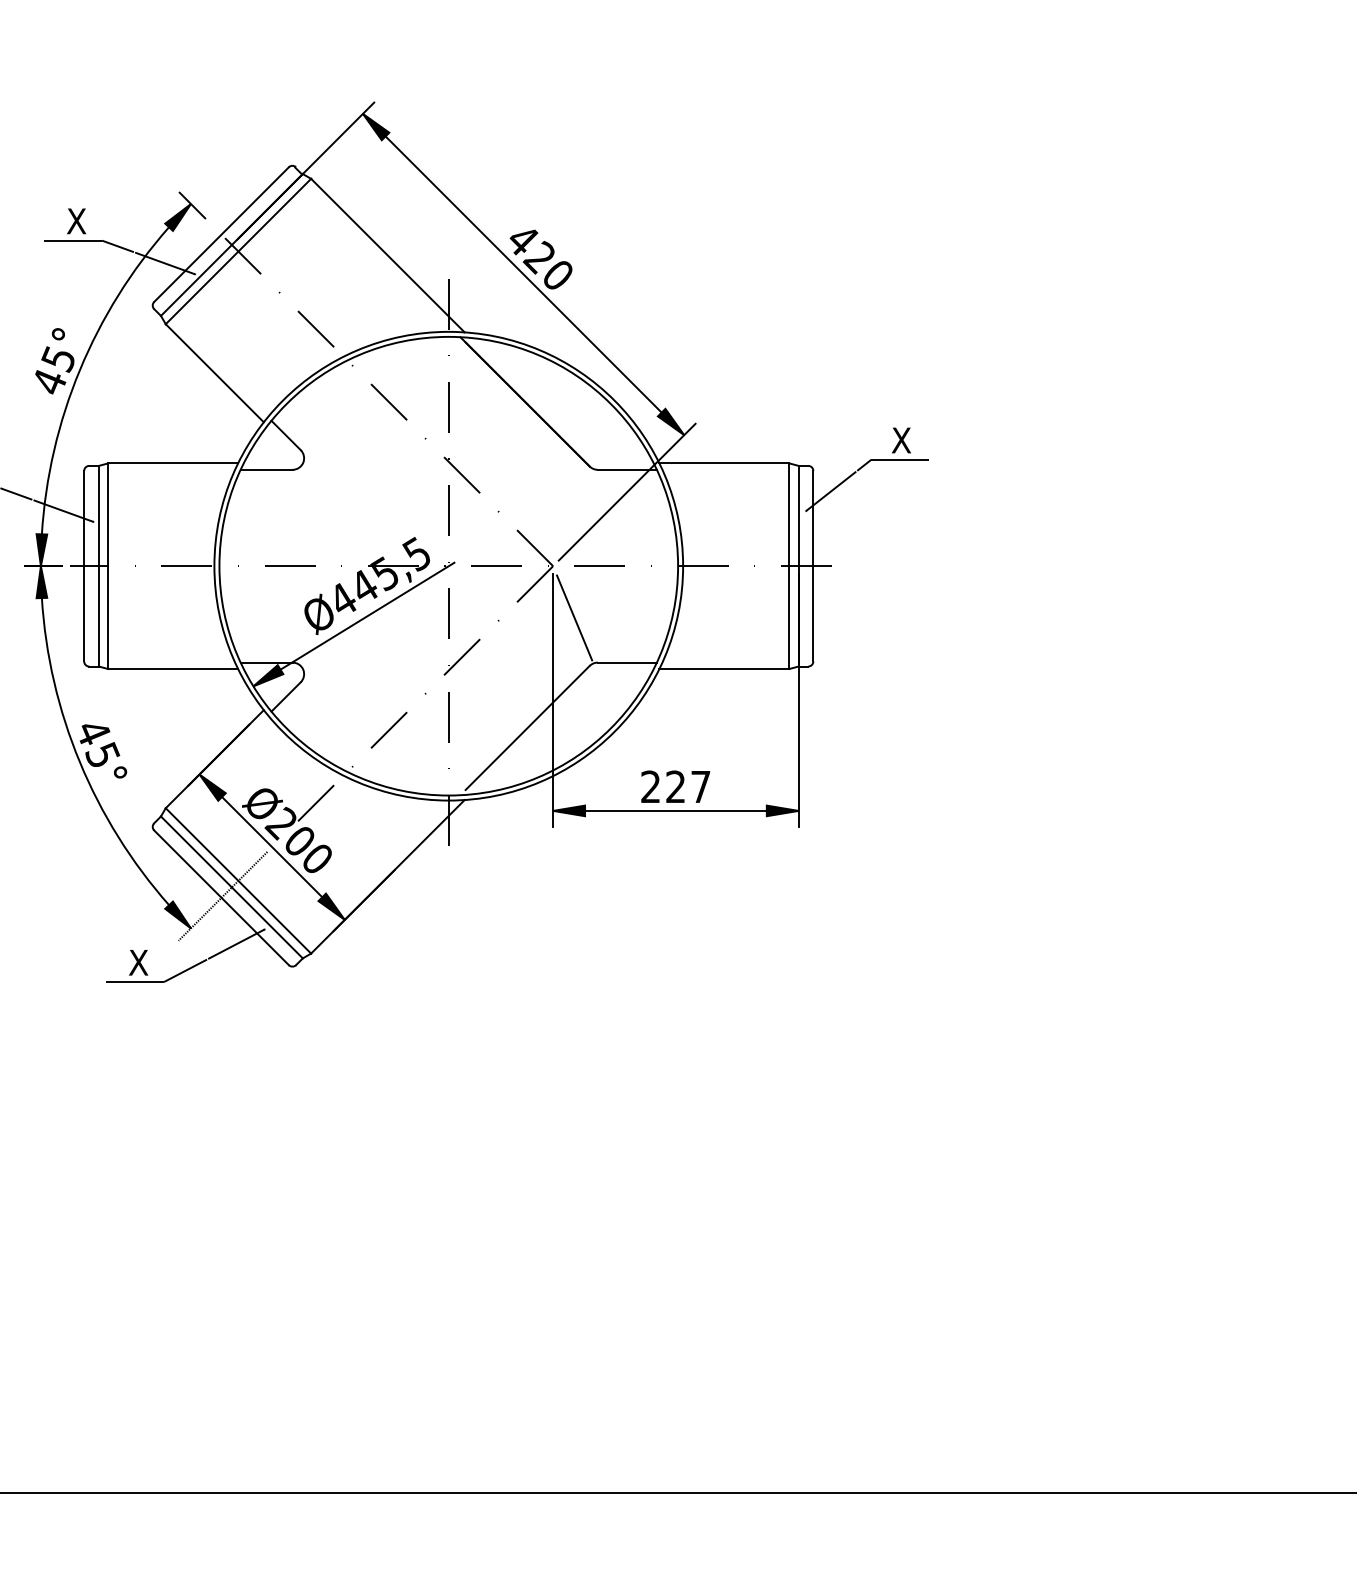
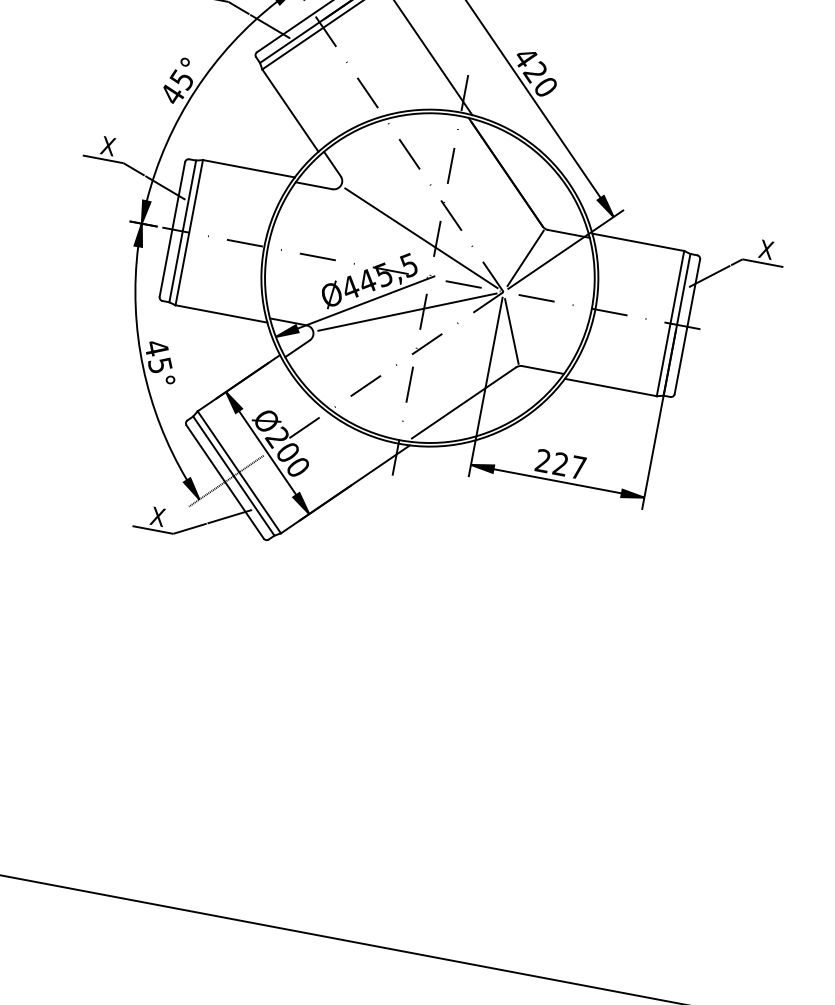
line: (426, 513) -> (421, 237), added
line: (574, 514) -> (525, 258), added
line: (426, 618) -> (407, 312), added

